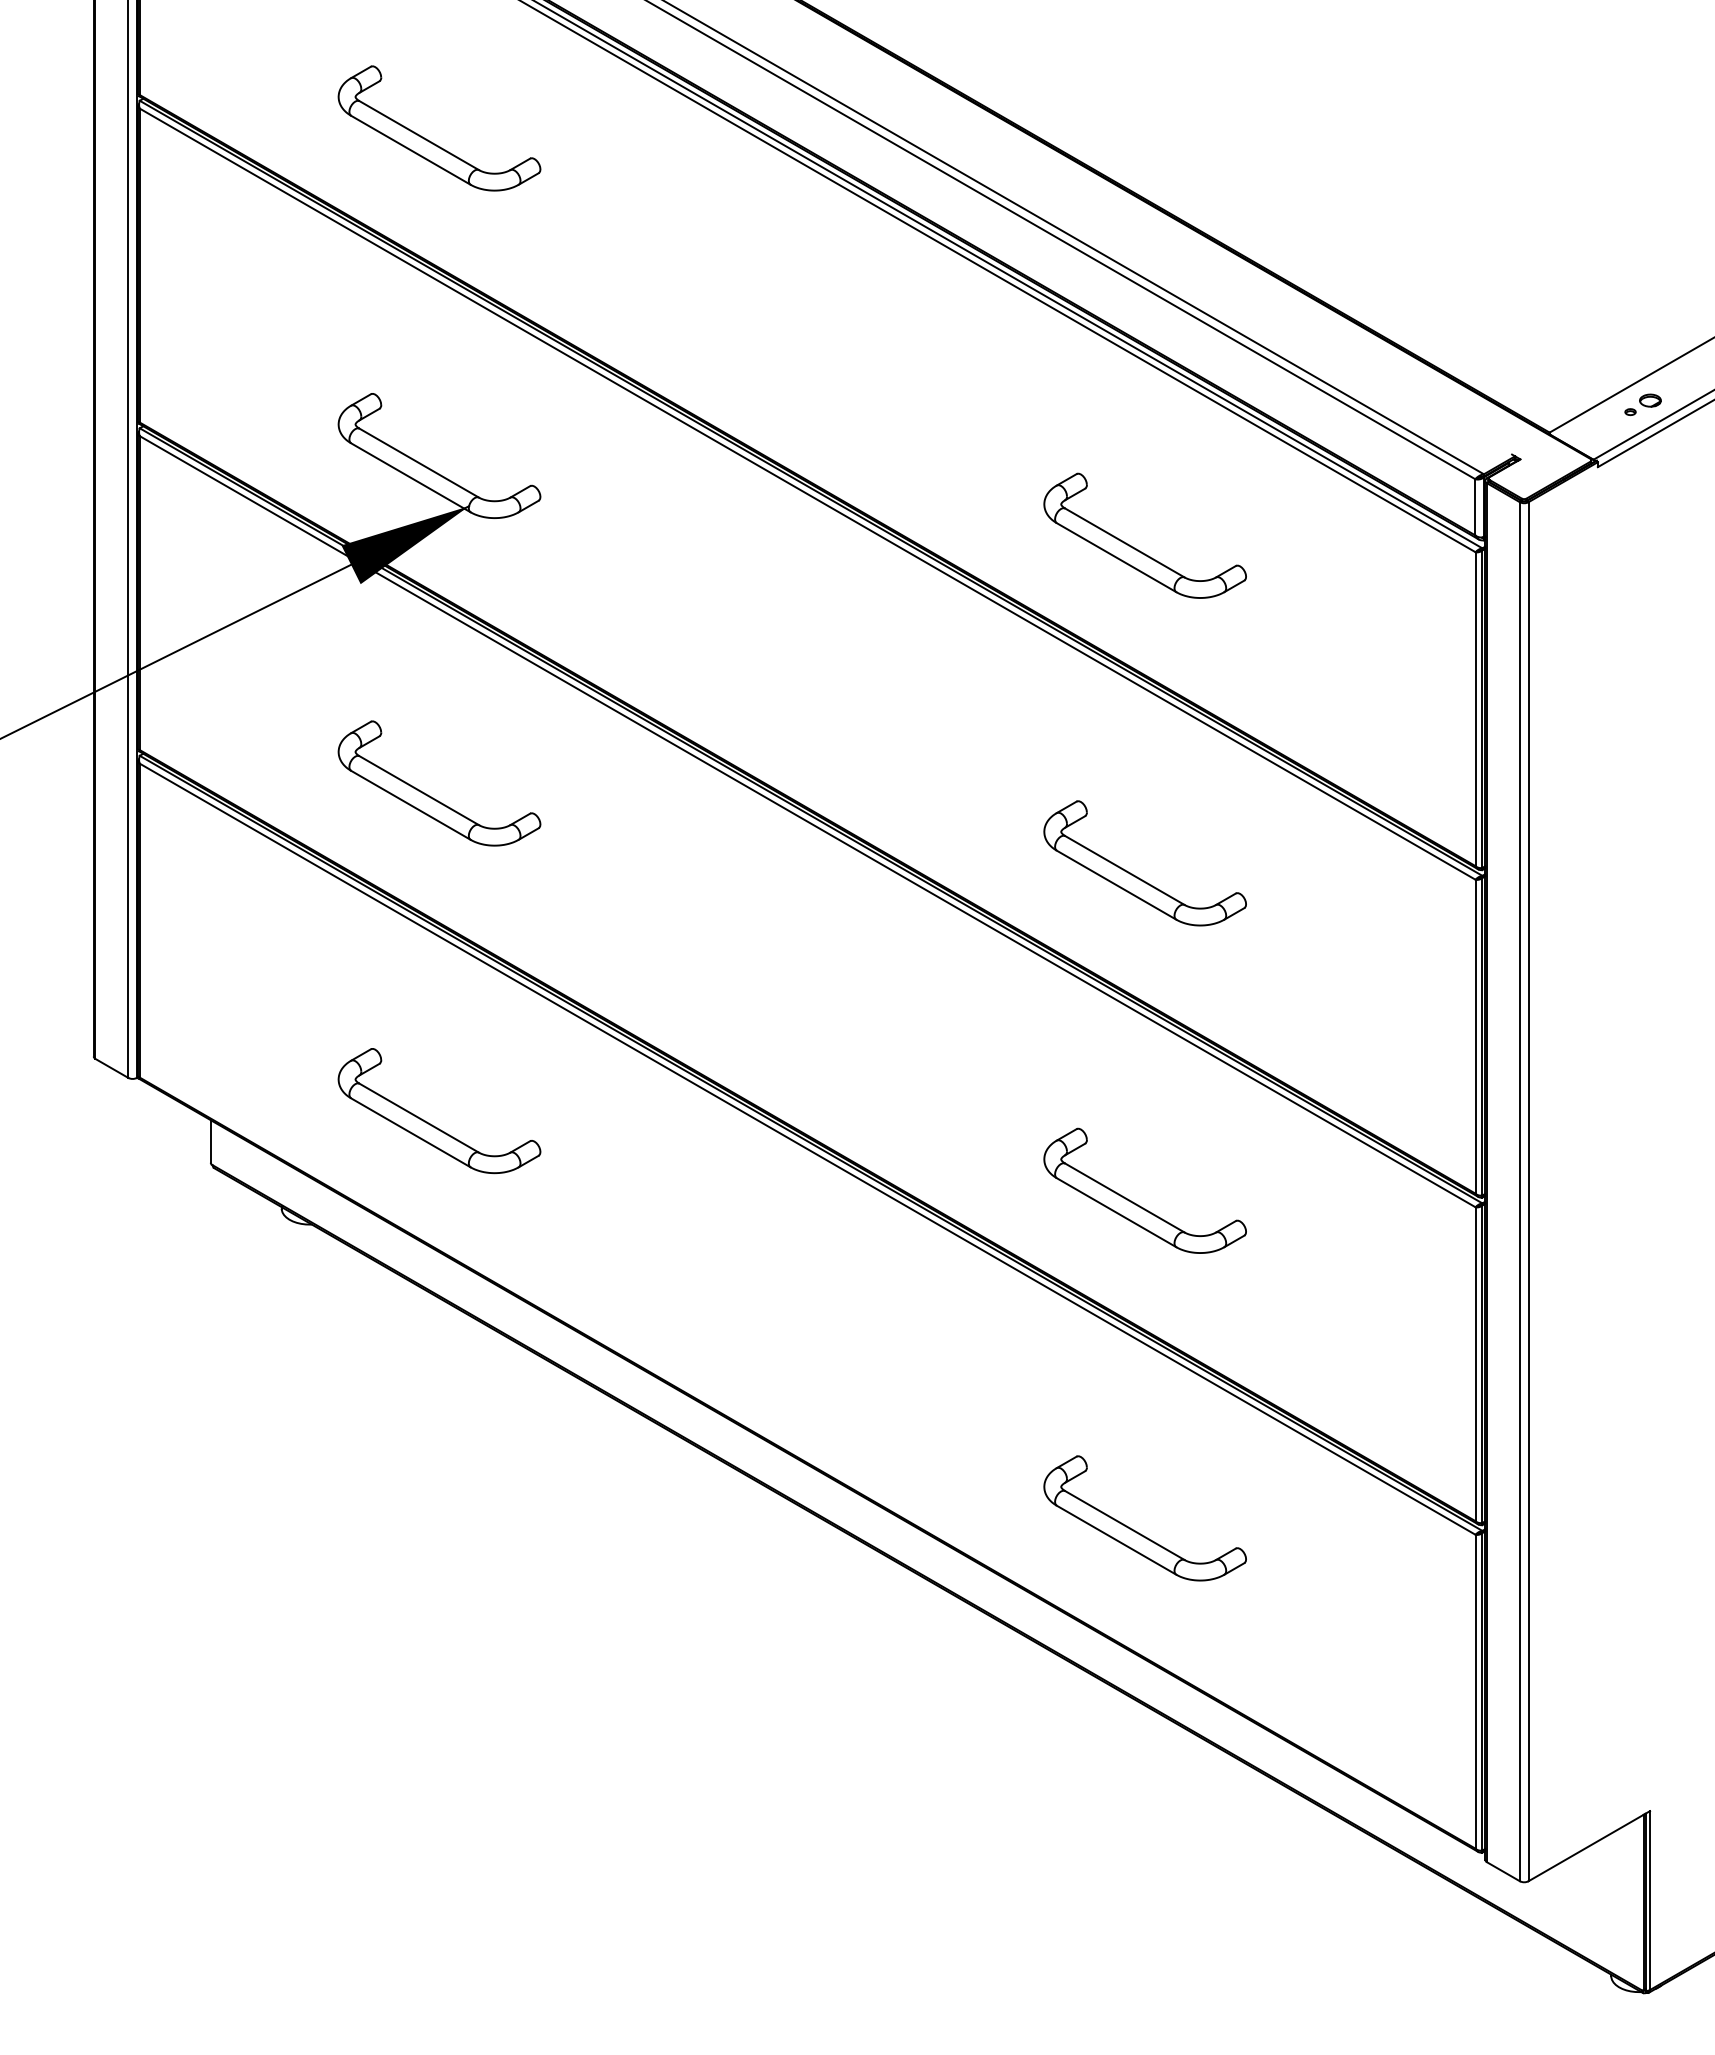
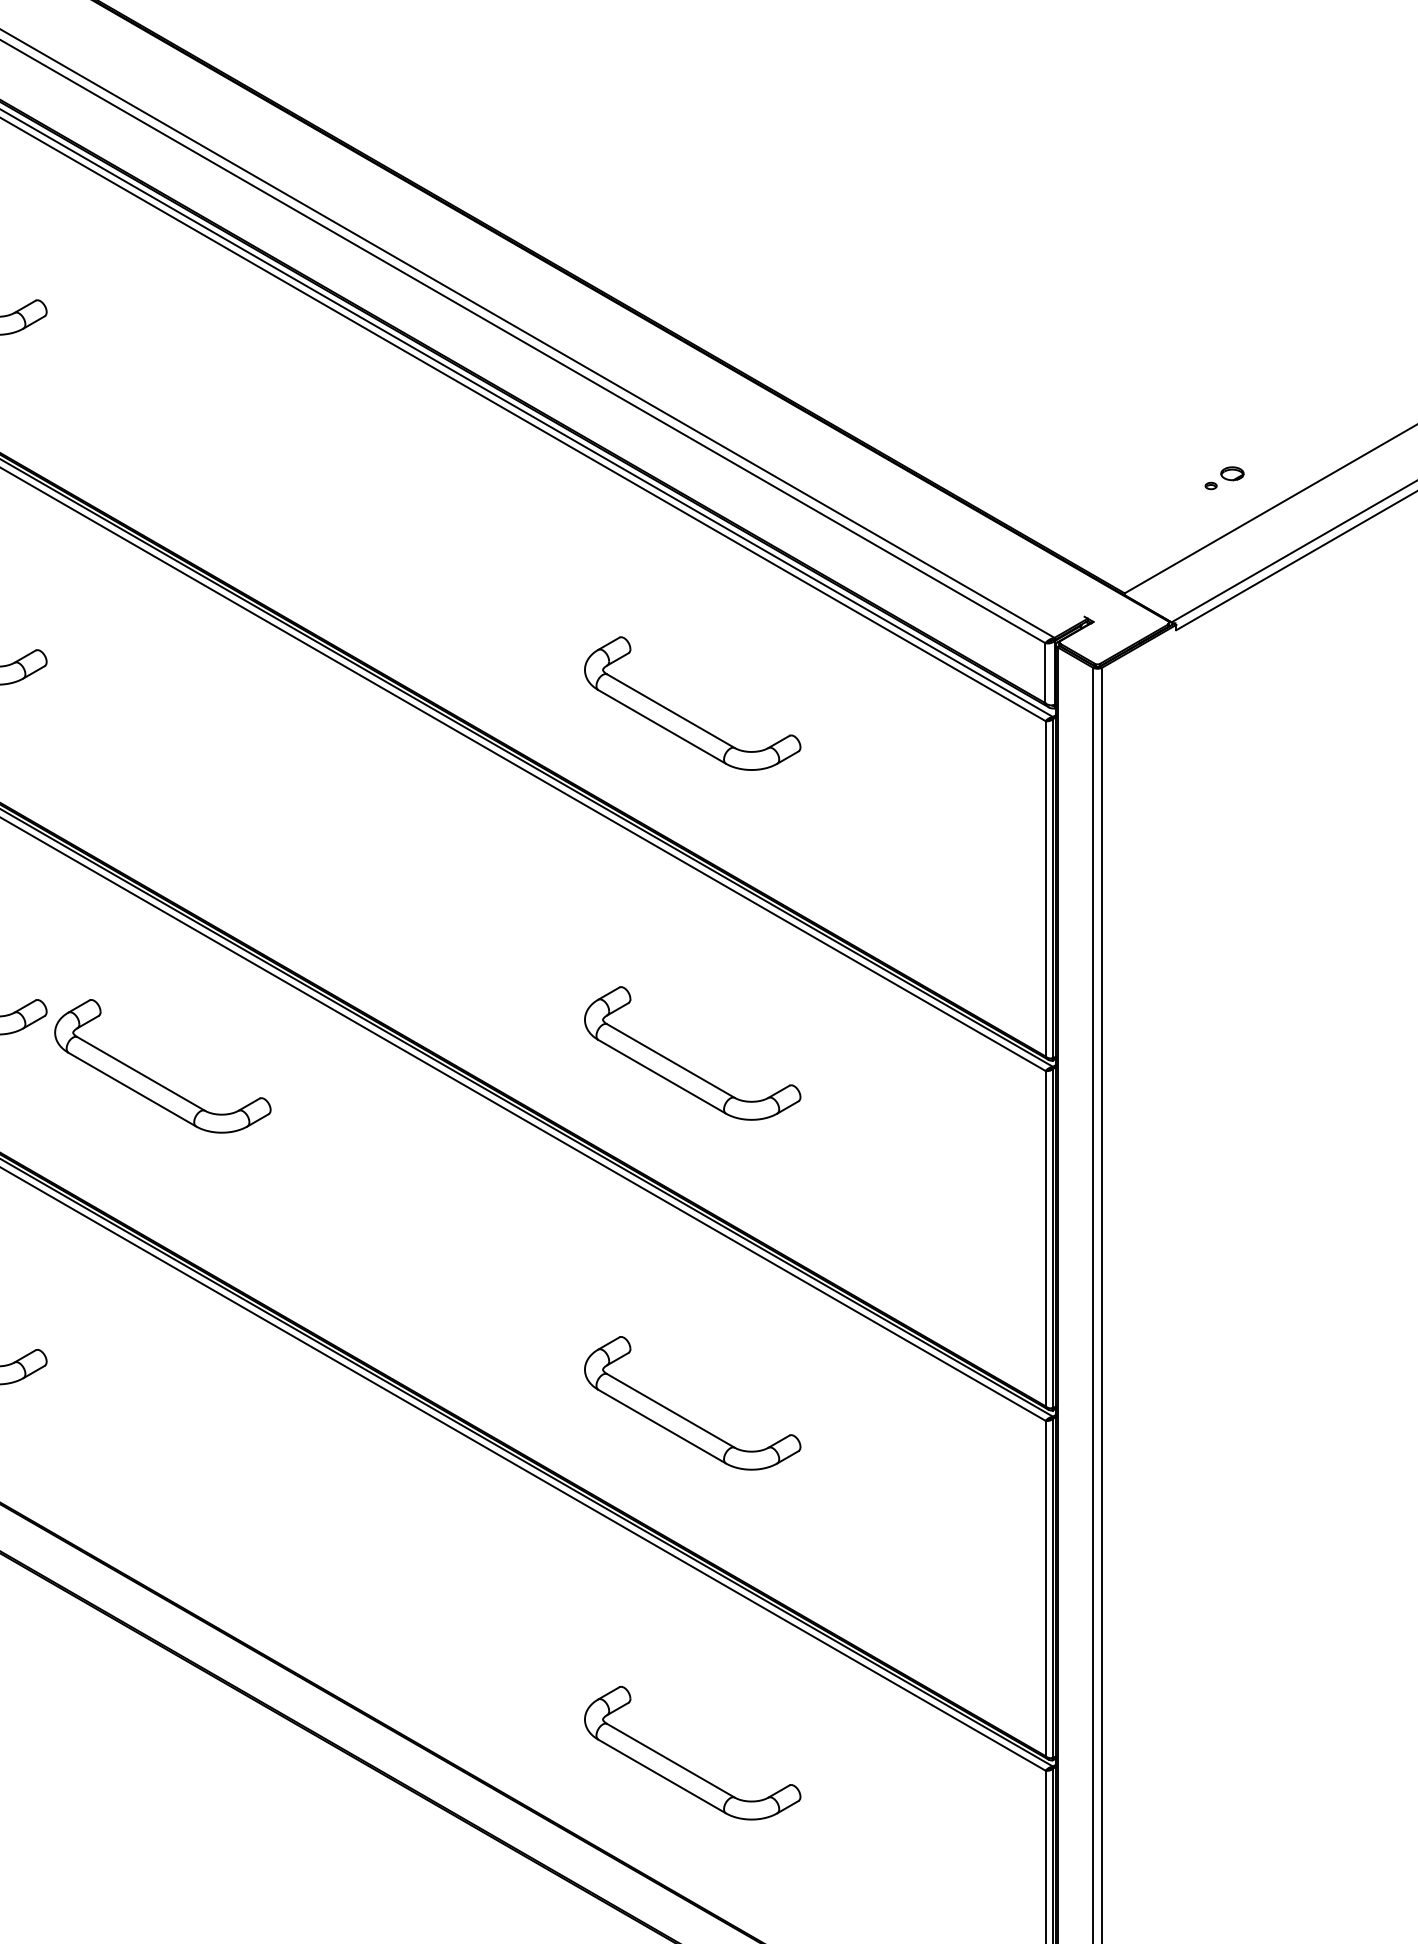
part: (1642, 404) -> (1223, 477), moved
part: (641, 888) -> (154, 1080), added

